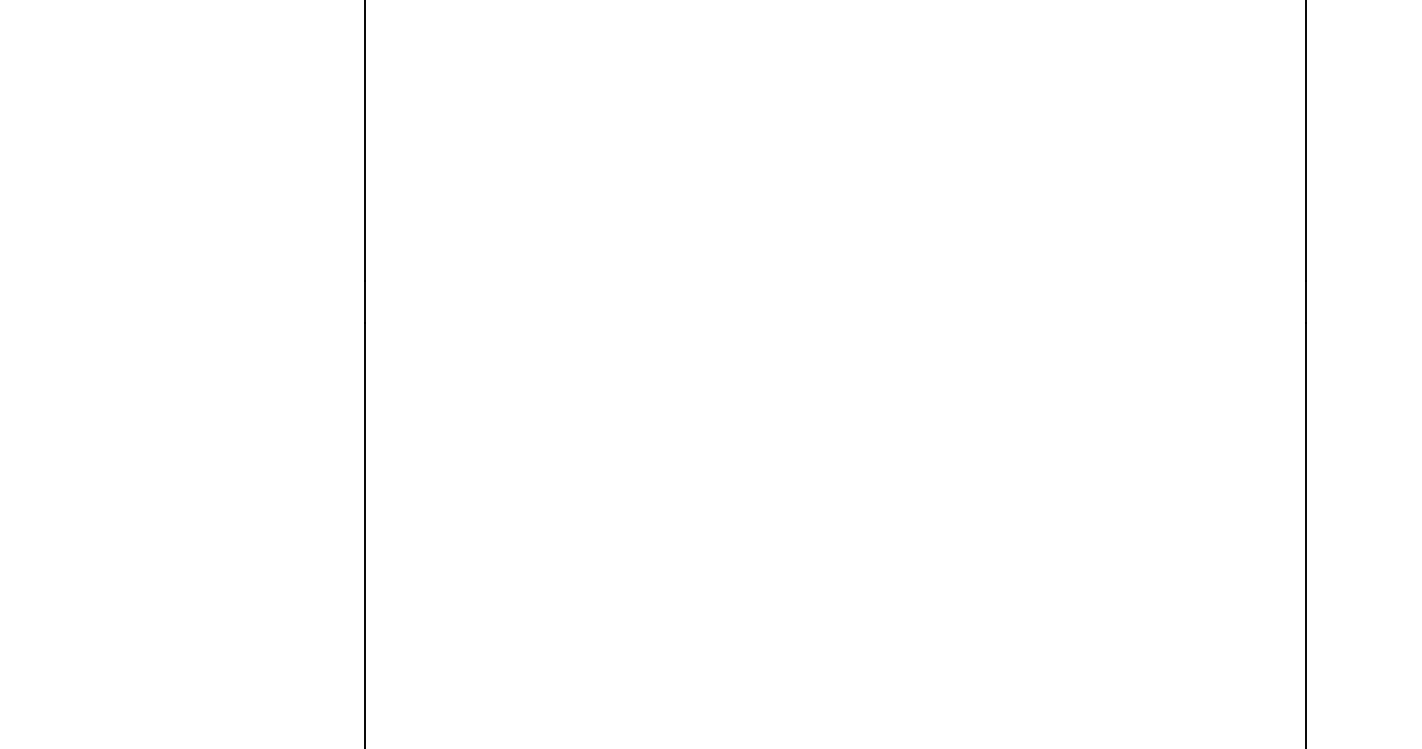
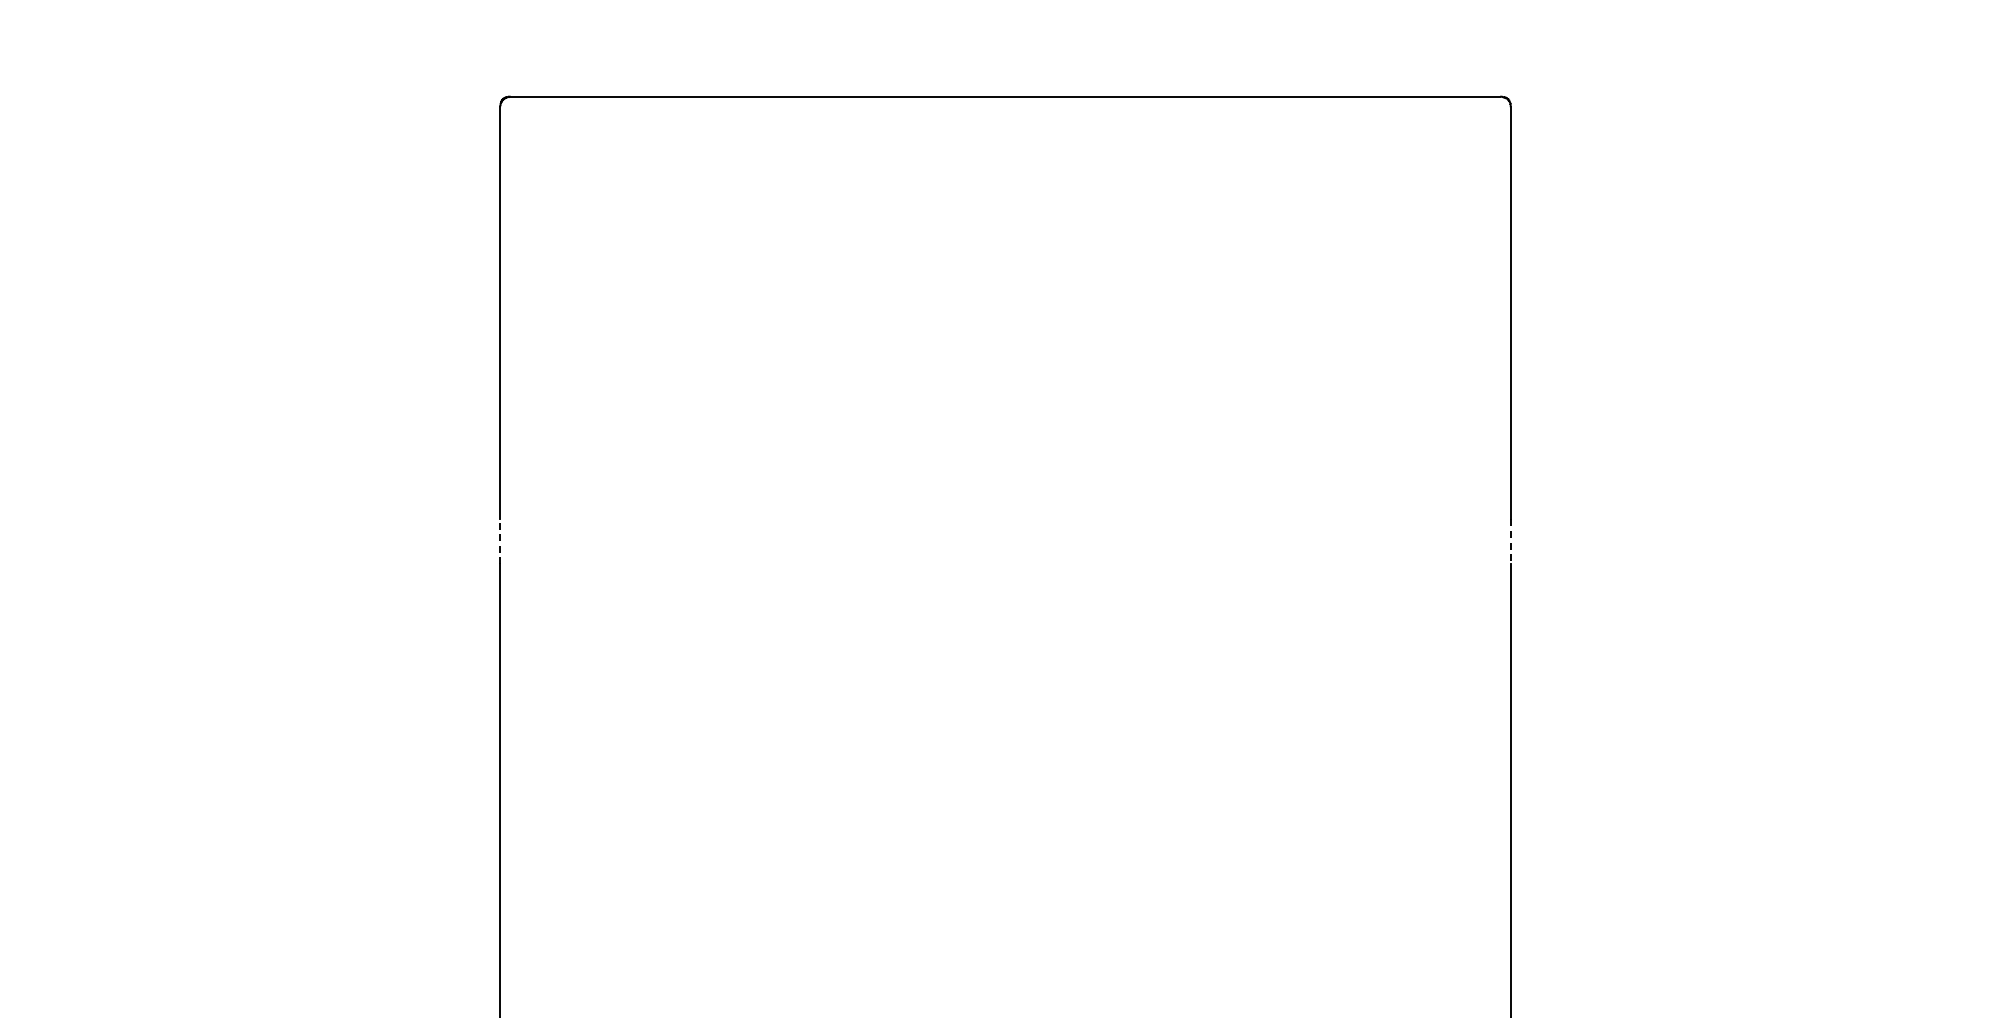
line: (365, 301) -> (500, 541), solid -> dashed
line: (1305, 301) -> (1510, 541), solid -> dashed

